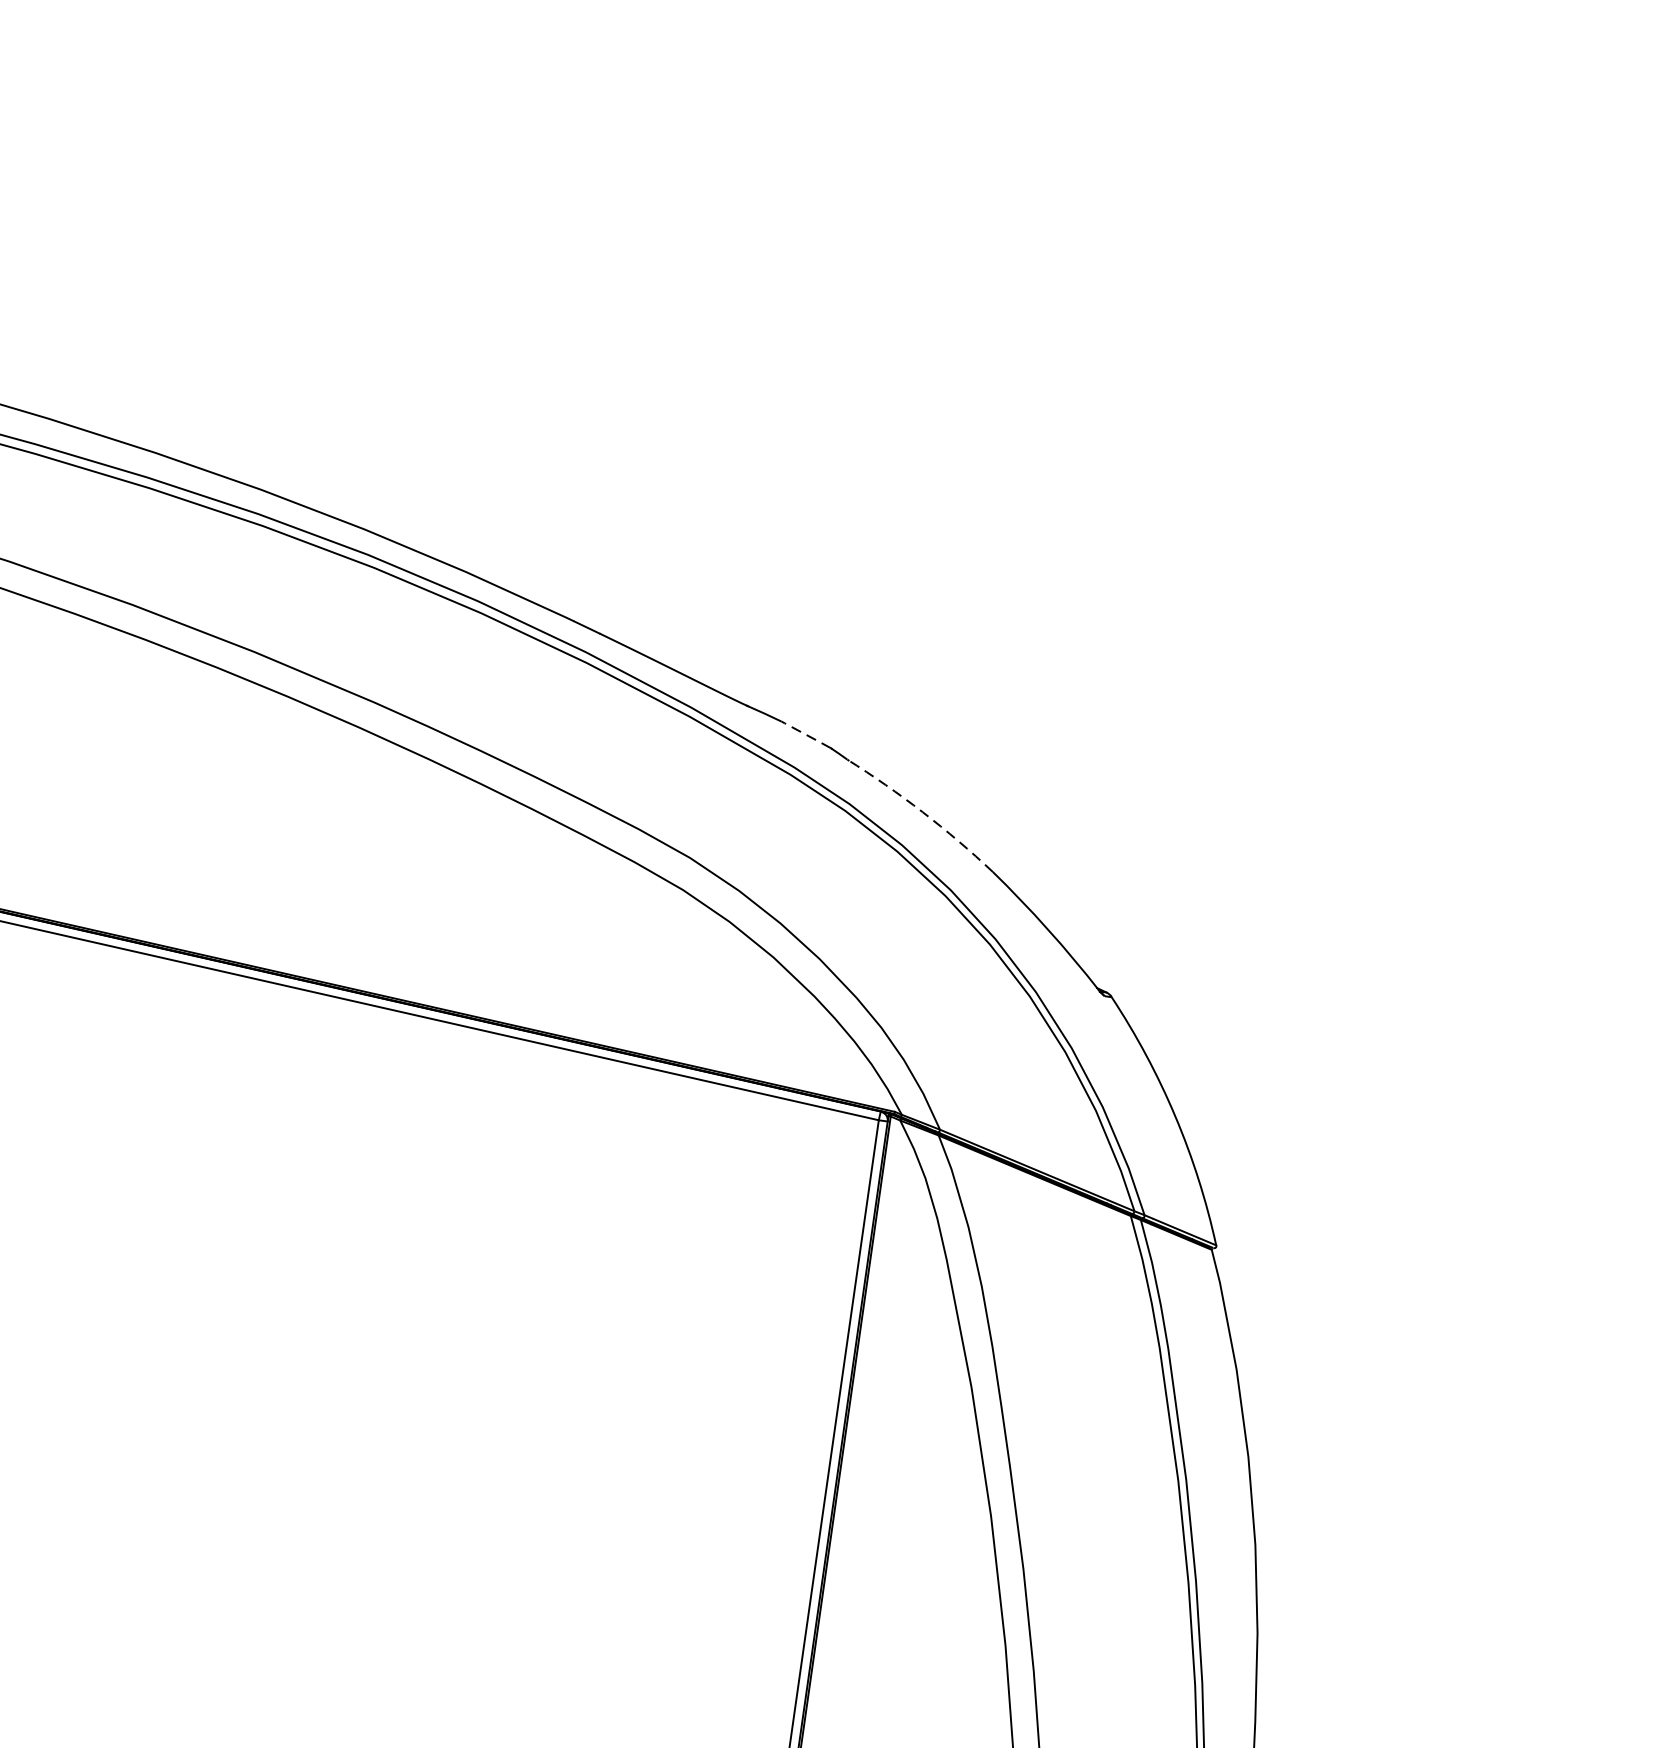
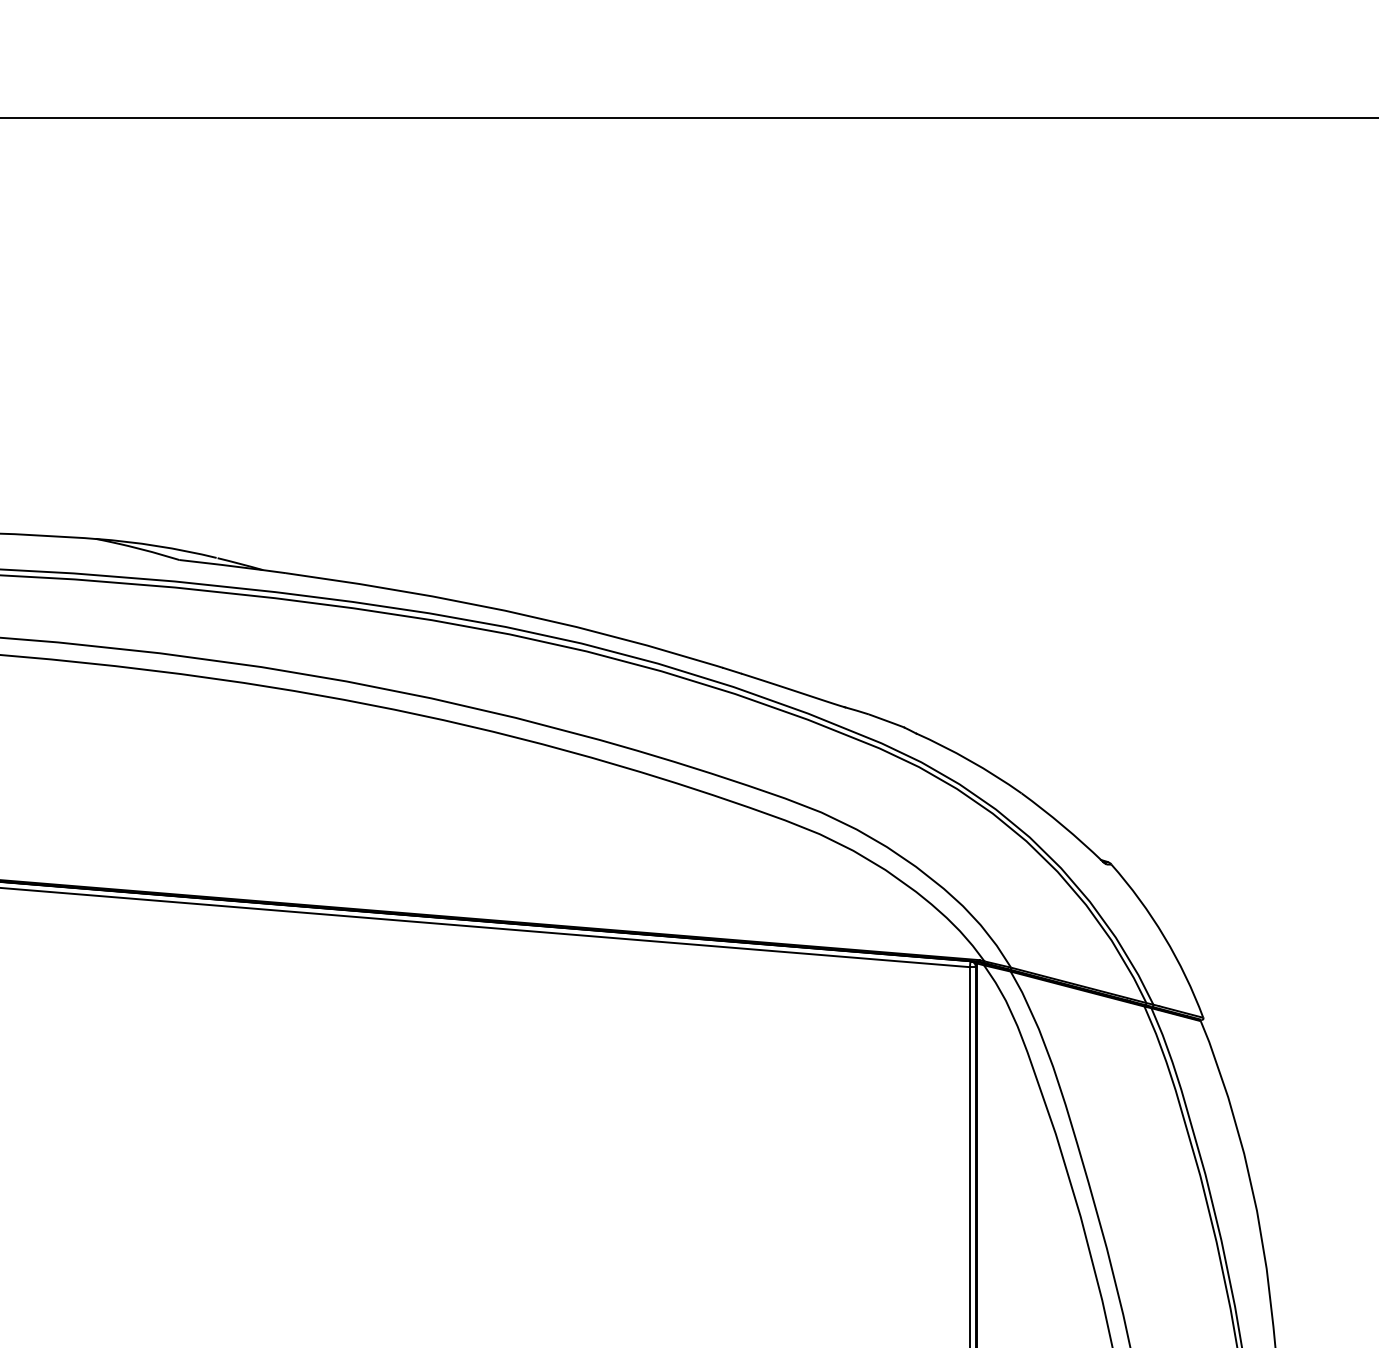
line: (805, 734) -> (885, 720), dashed -> solid
arc: (922, 811) -> (969, 760), dashed -> solid

